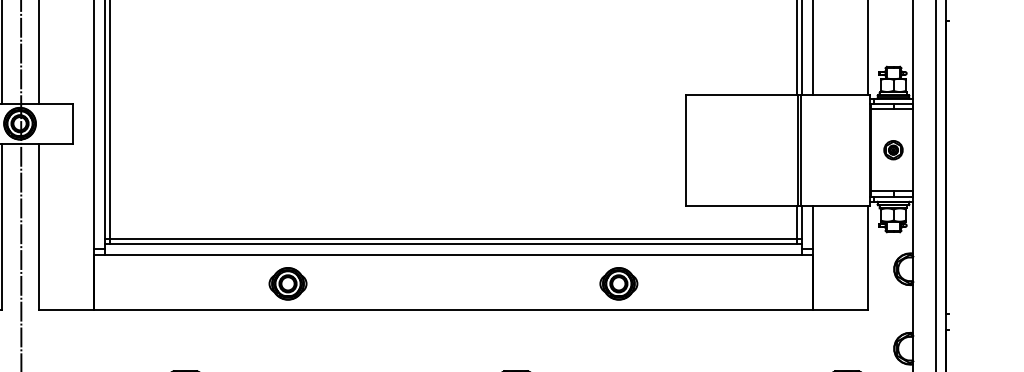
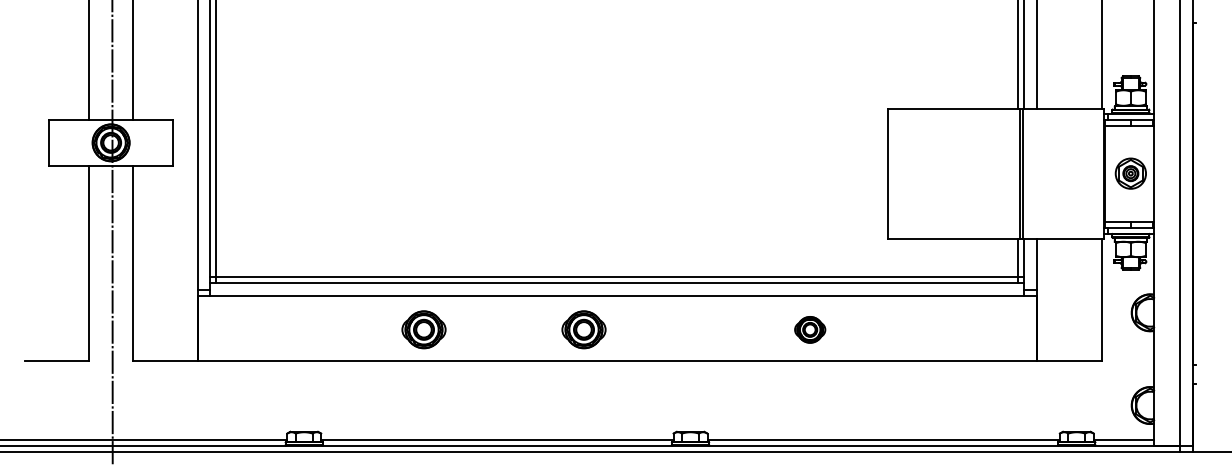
part: (893, 149) -> (1130, 173), size x1.4
part: (424, 283) -> (583, 329), added
part: (618, 283) -> (809, 329), size x0.7

